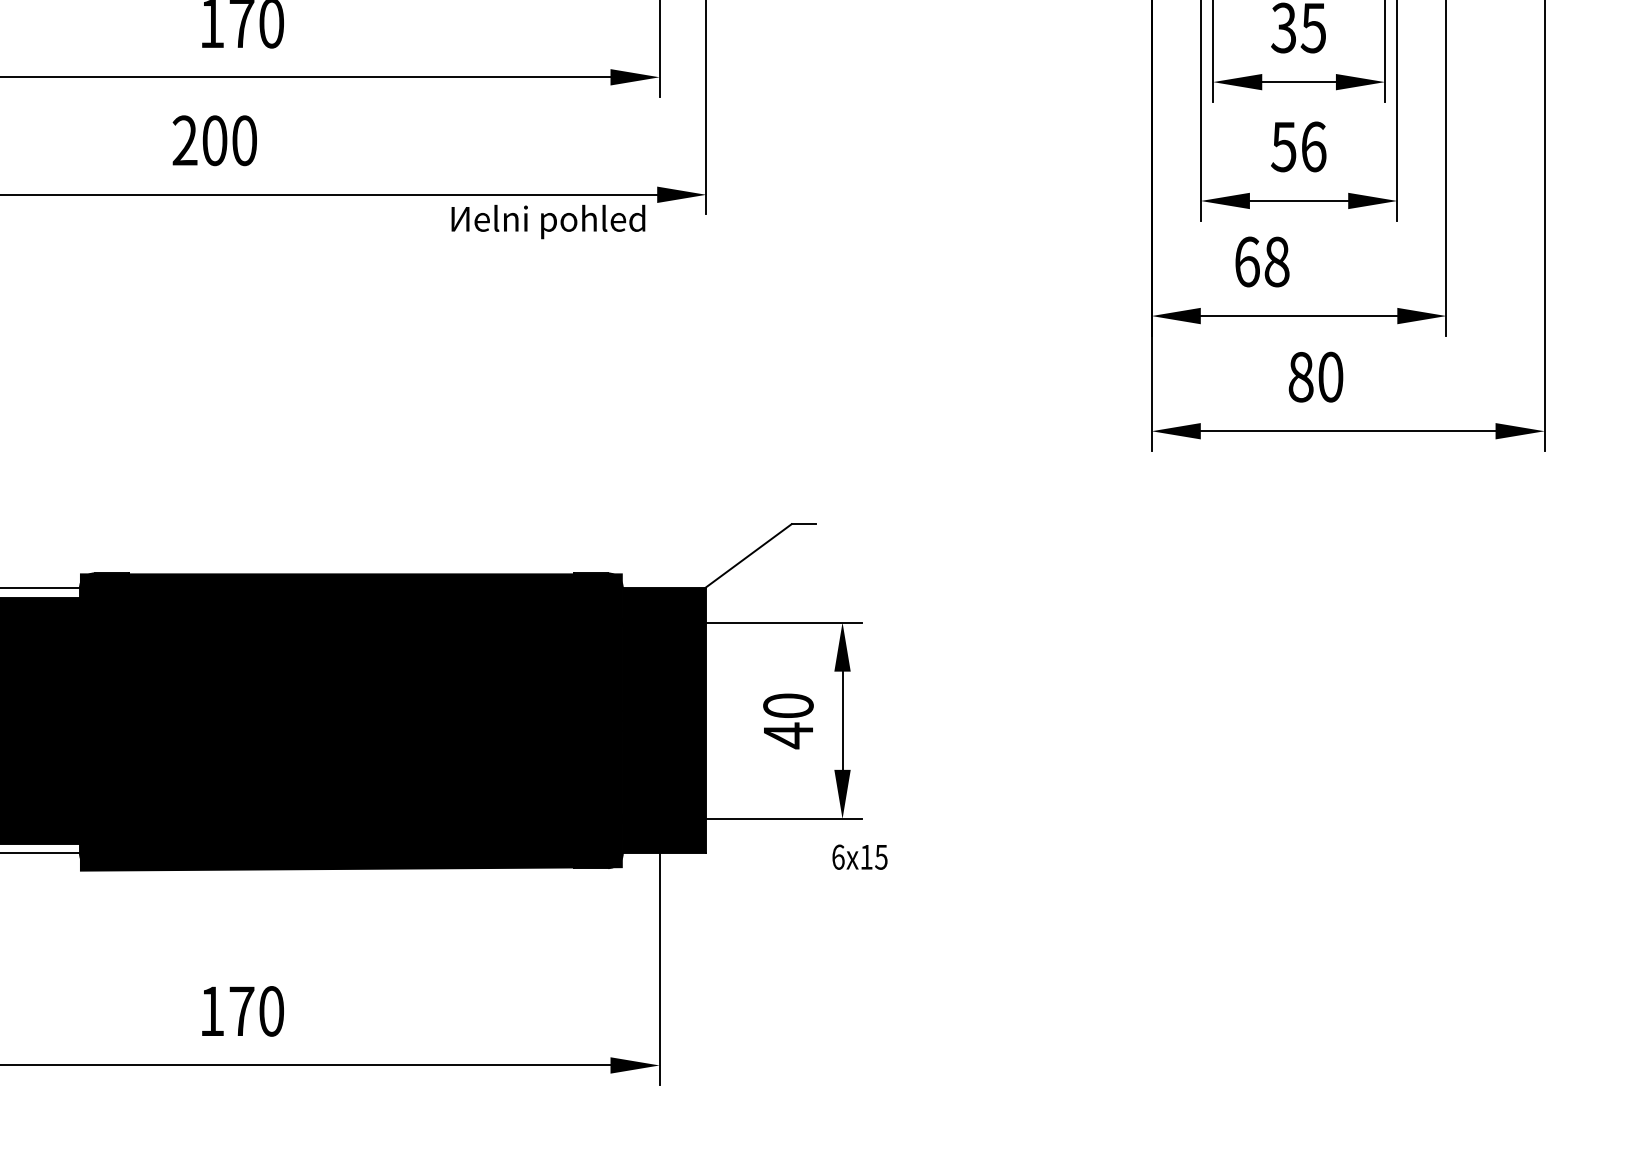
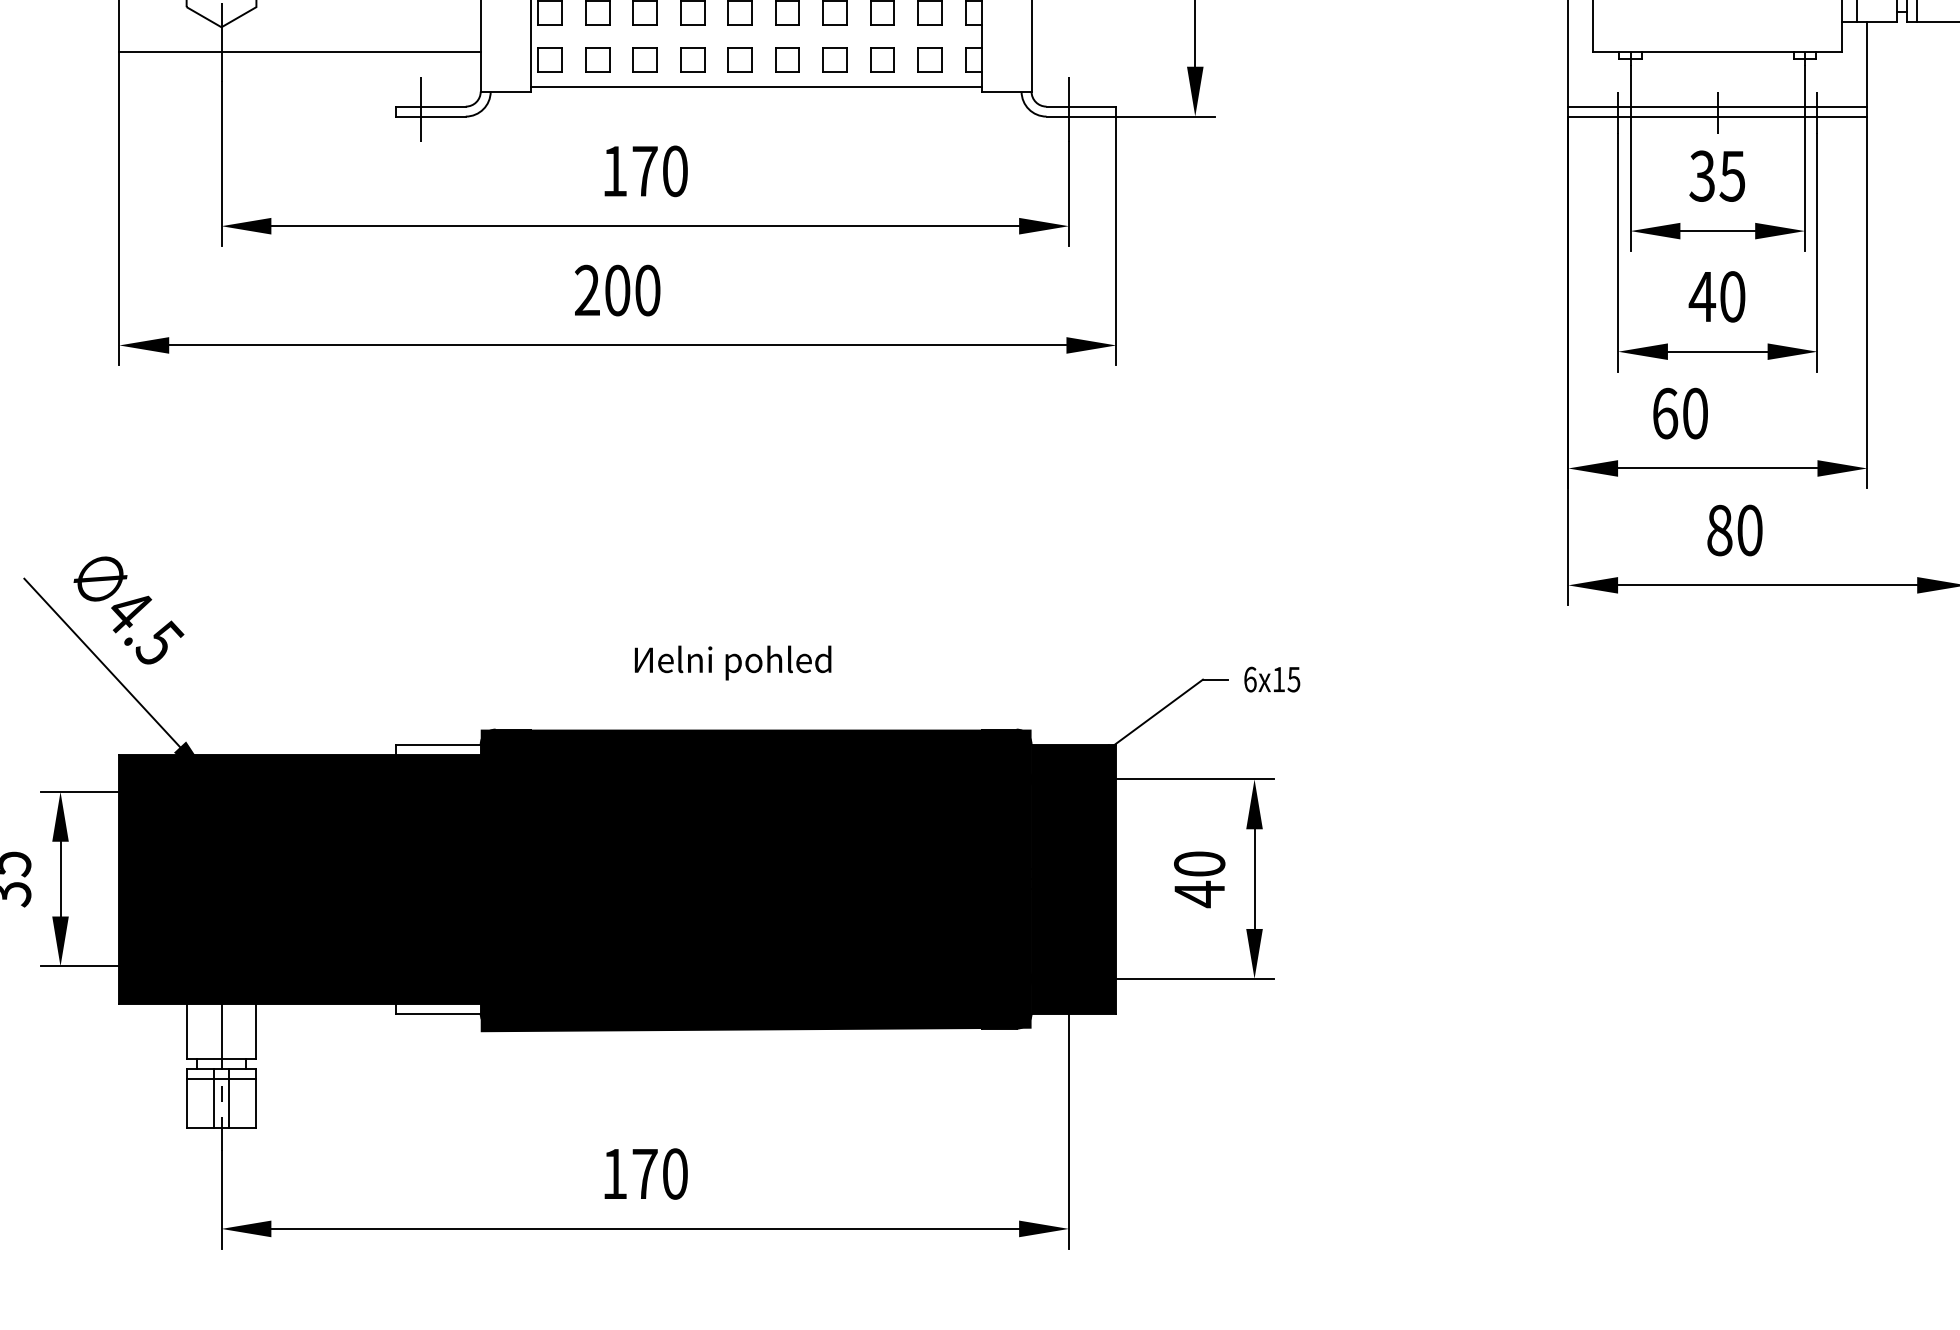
text: (1297, 146) -> (1716, 296), 56 -> 40
text: (548, 221) -> (733, 662), moved
text: (1277, 261) -> (1695, 413), 68 -> 60
text: (860, 857) -> (1272, 679), moved

